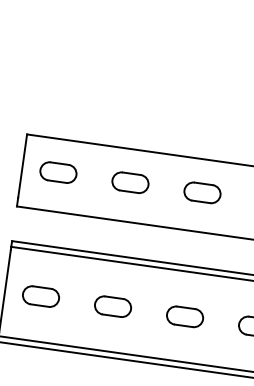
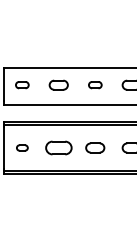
part: (59, 171) -> (22, 84), size x0.7
part: (203, 191) -> (95, 84), size x0.7
part: (41, 295) -> (22, 147), size x0.6
part: (112, 305) -> (58, 147), size x1.4

